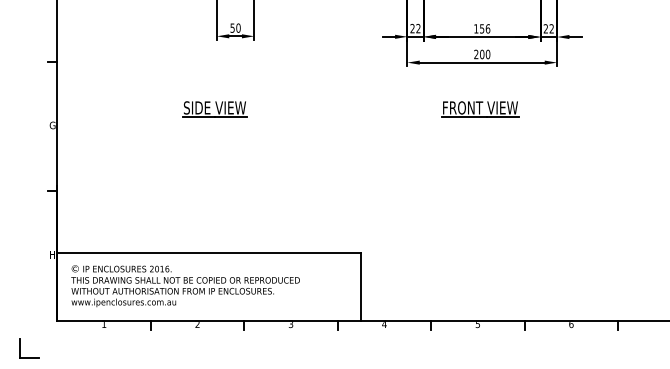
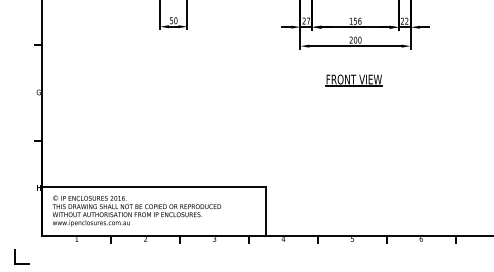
text: (418, 28) -> (308, 20), 22 -> 27
part: (214, 109) -> (158, 80), removed

